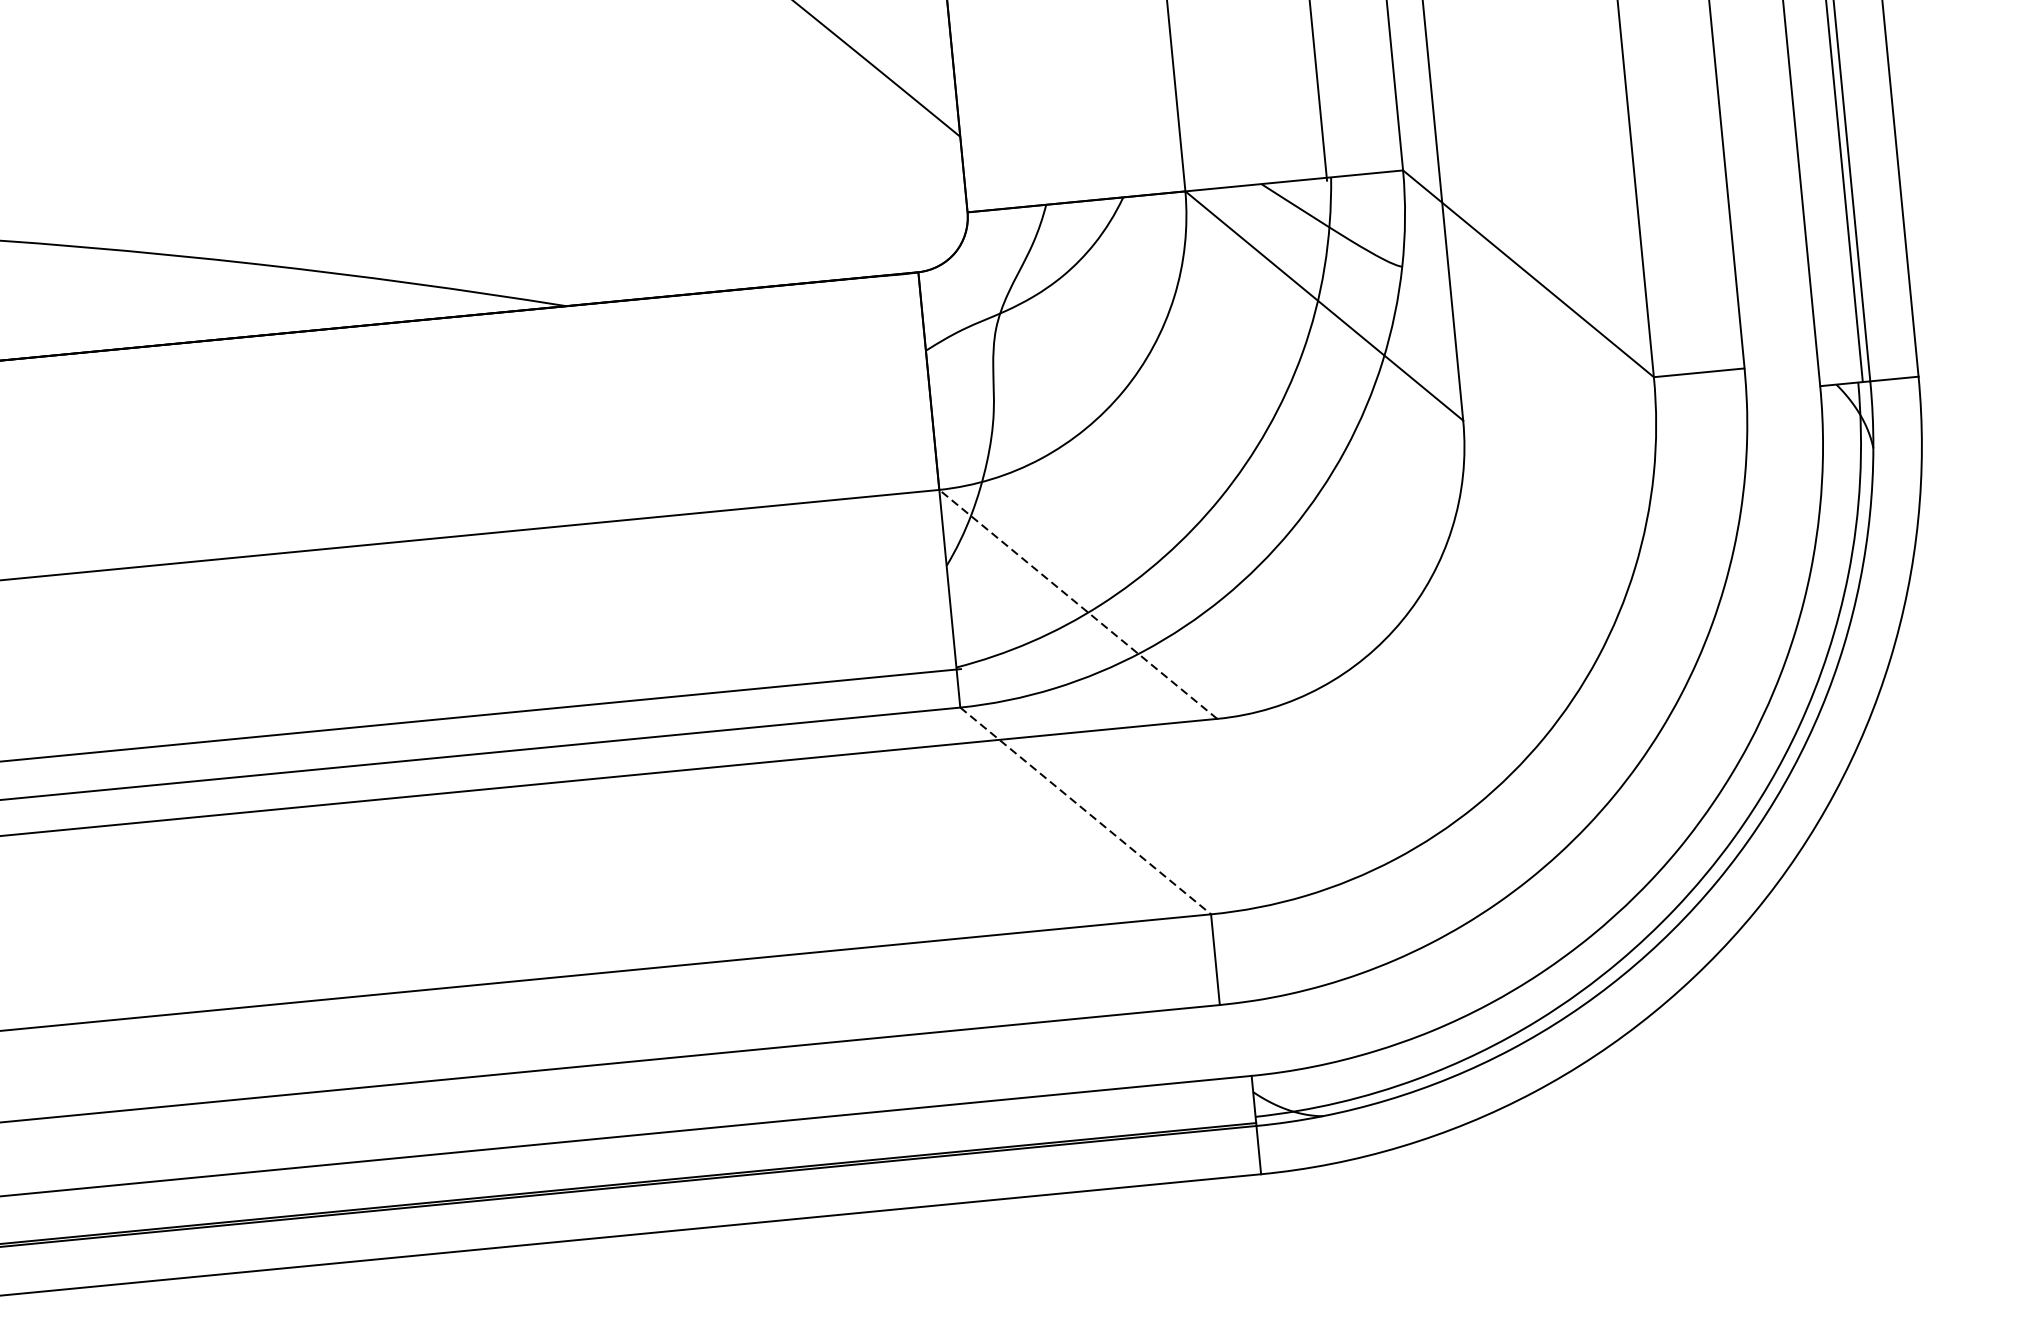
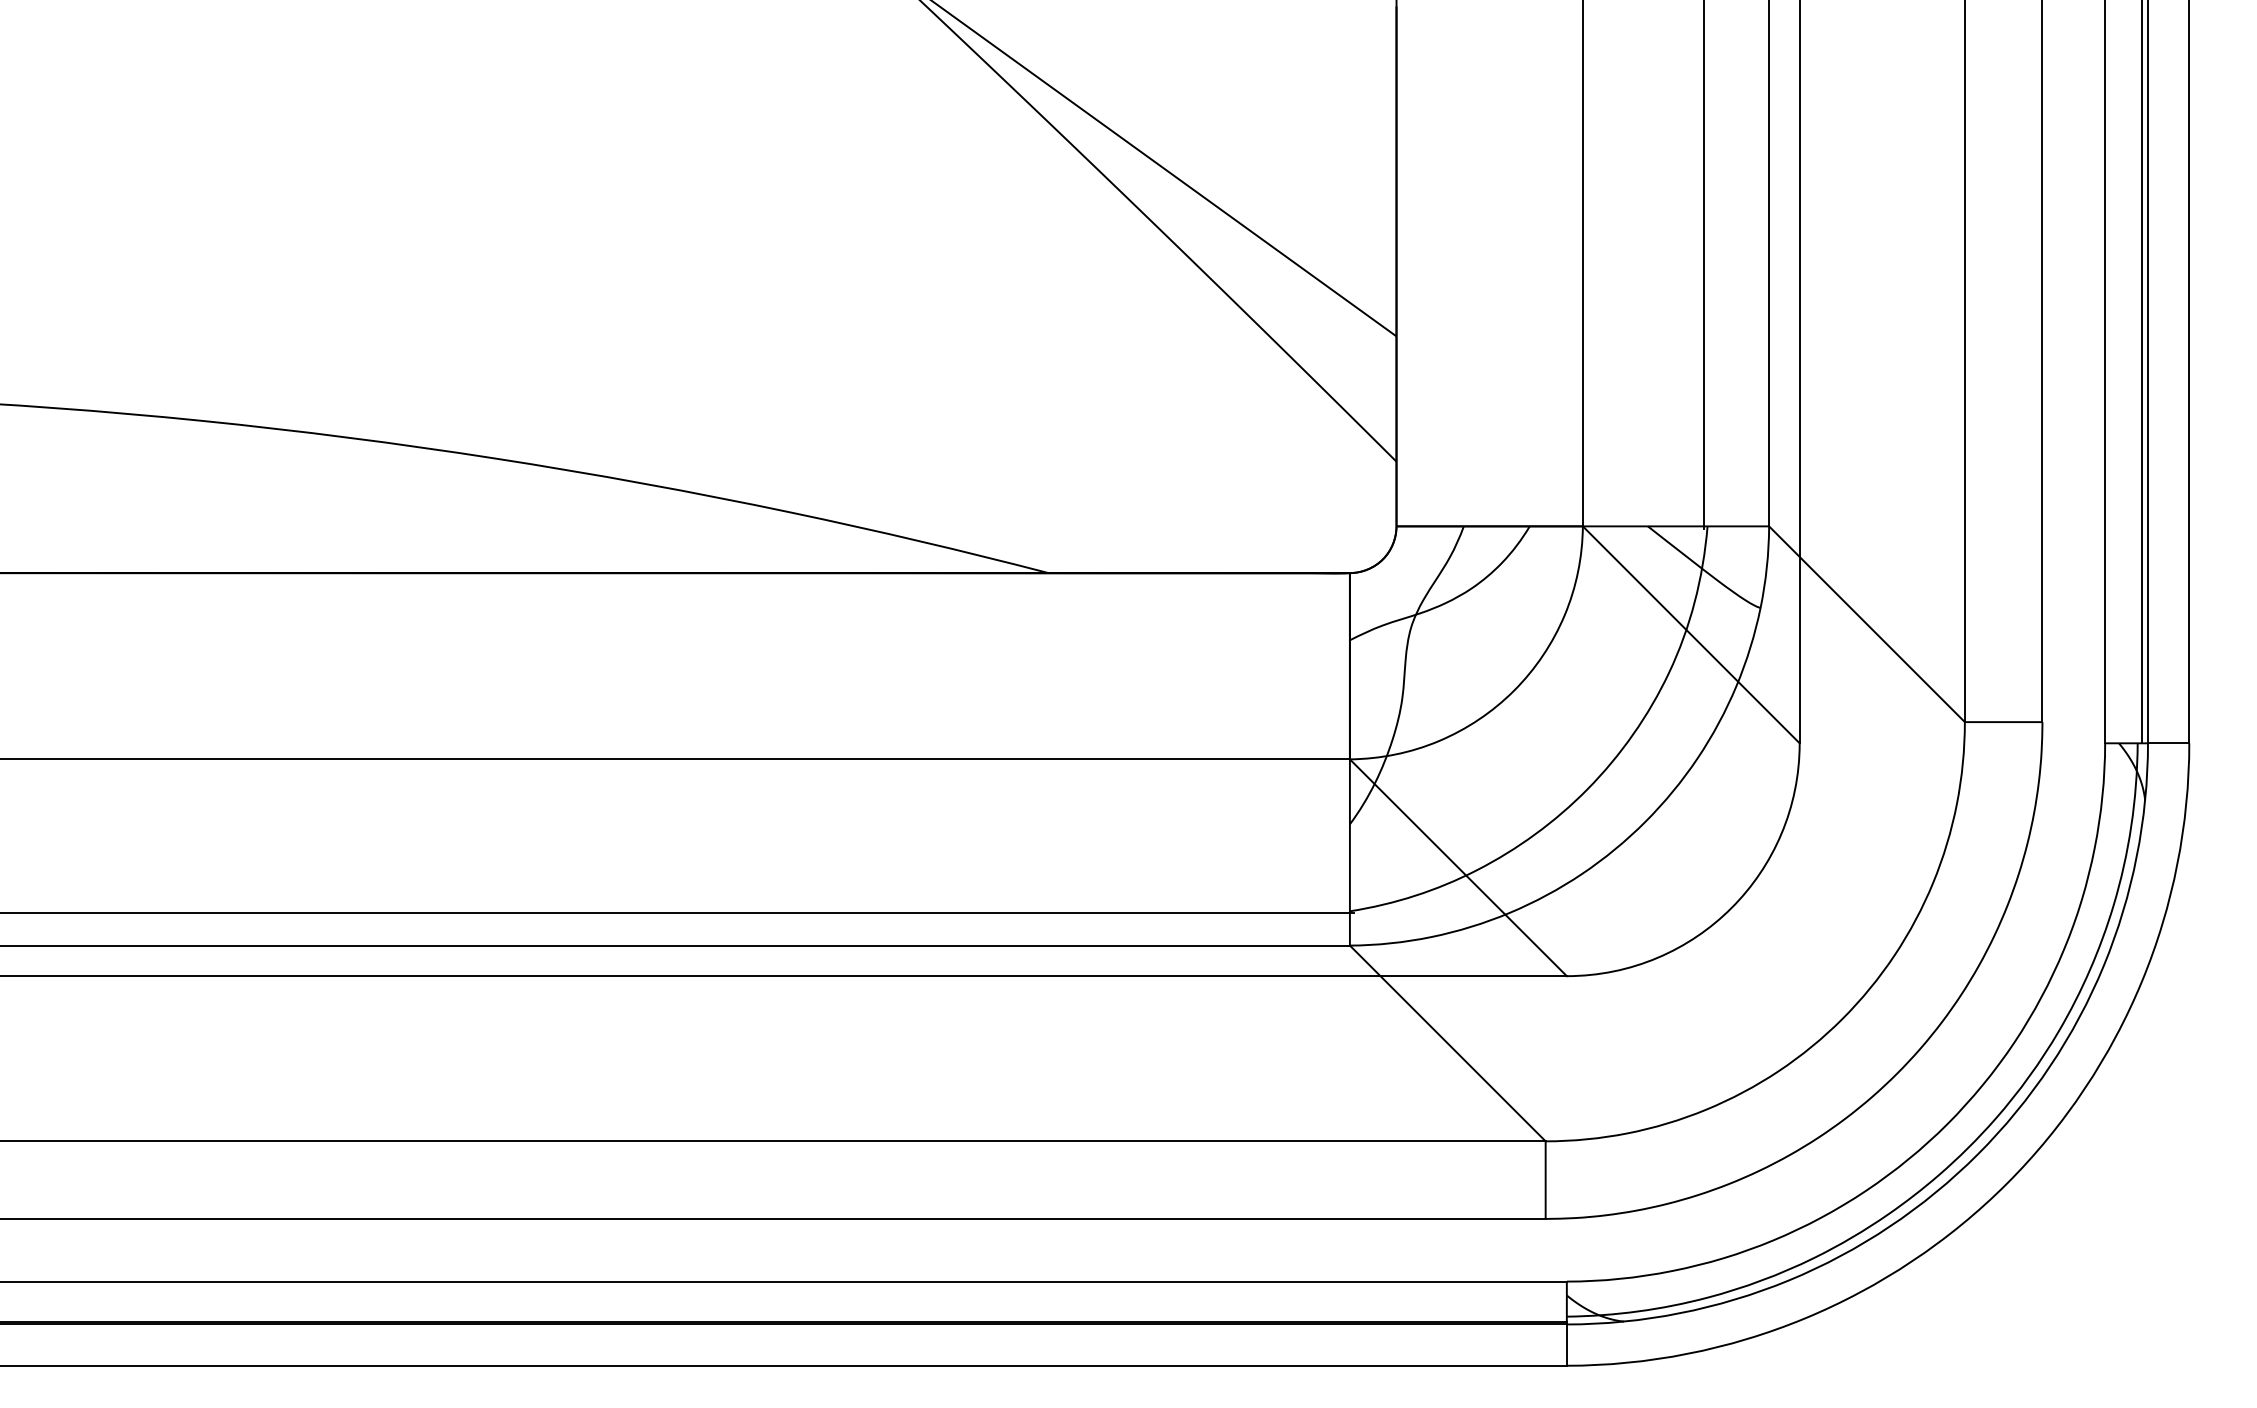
line: (1078, 604) -> (1458, 867), dashed -> solid
line: (1086, 810) -> (1448, 1043), dashed -> solid

